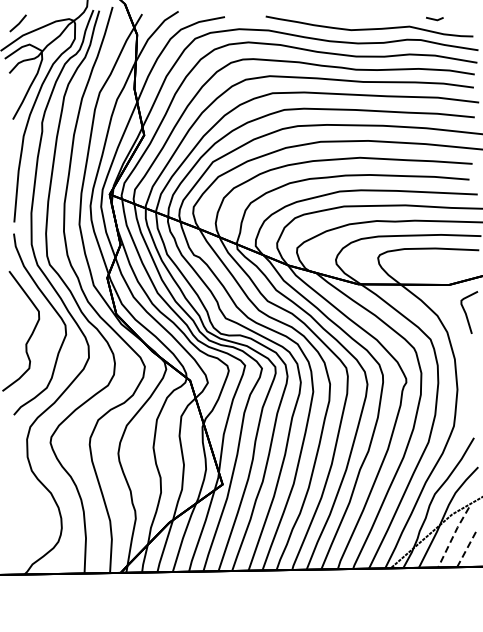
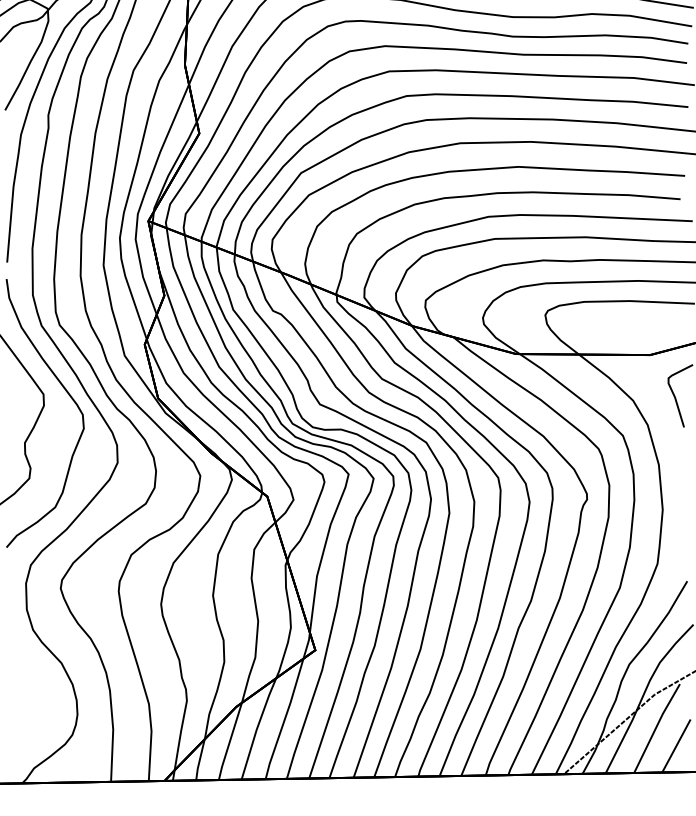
line: (453, 536) -> (656, 727), dashed -> solid
line: (466, 549) -> (676, 746), dashed -> solid

